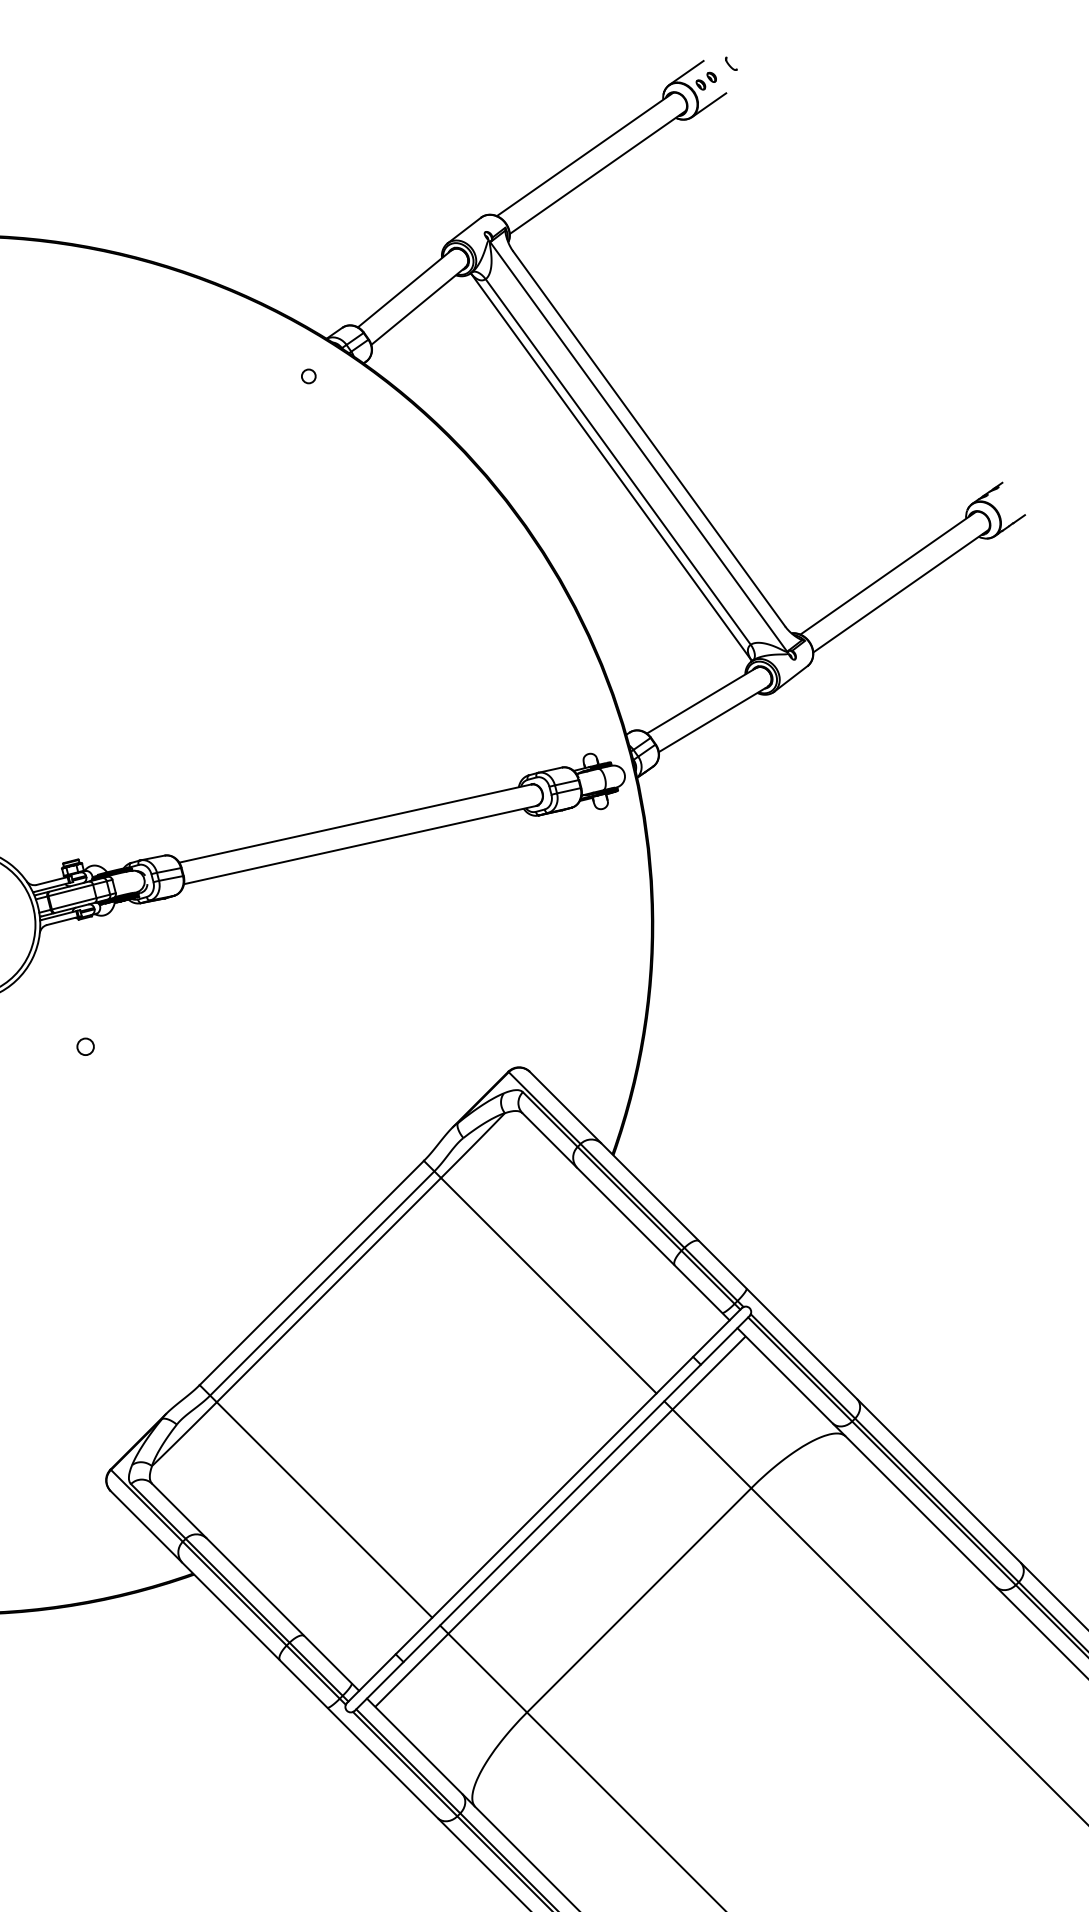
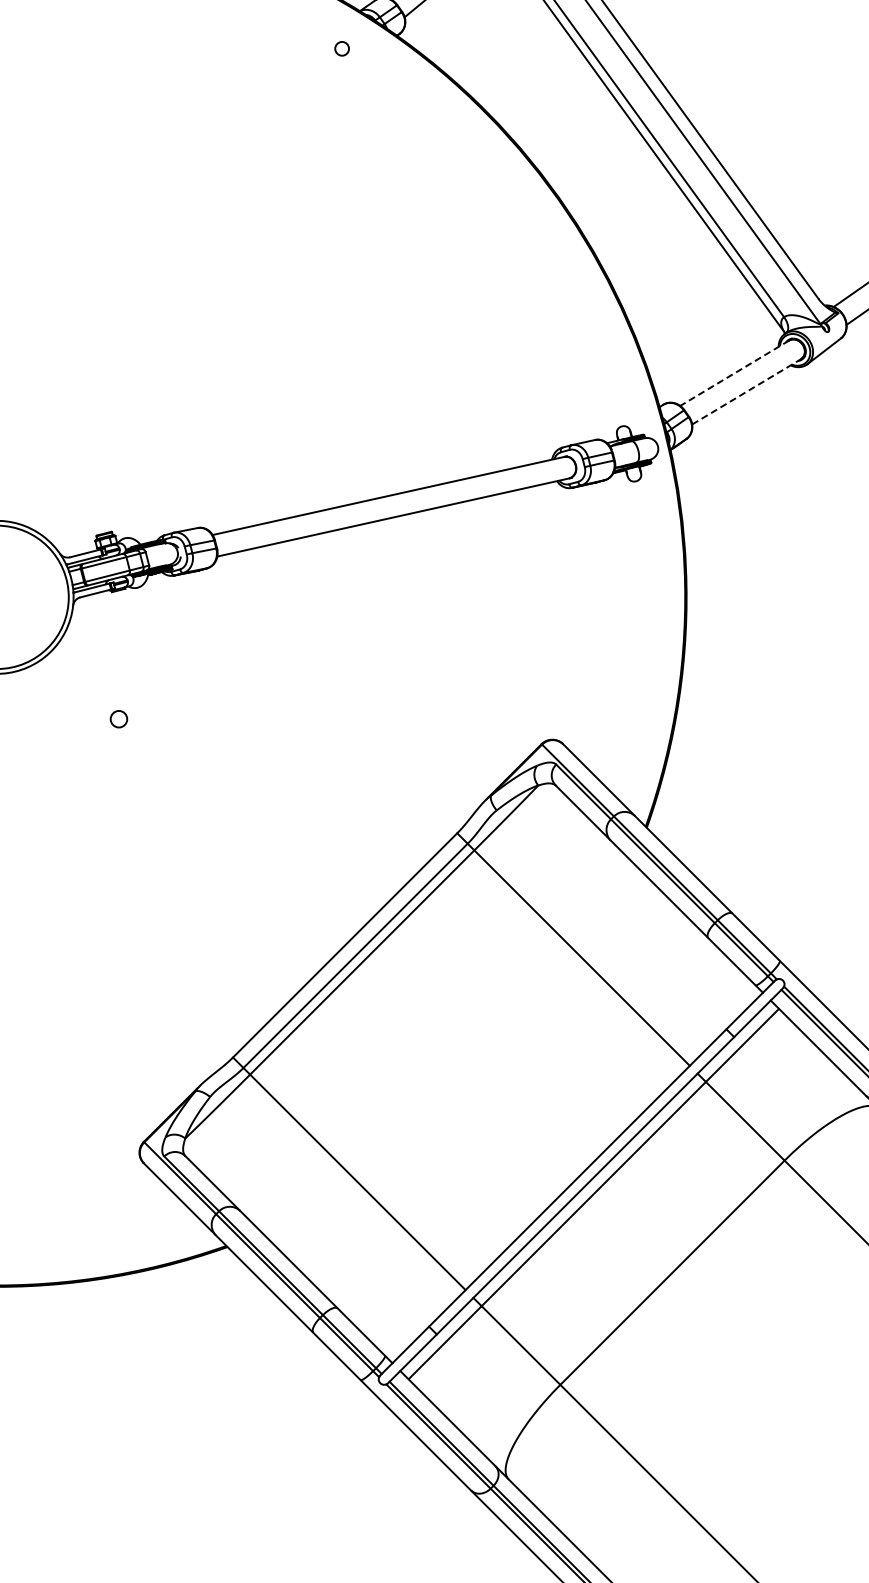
line: (701, 700) -> (734, 372), solid -> dashed
line: (713, 719) -> (746, 391), solid -> dashed

